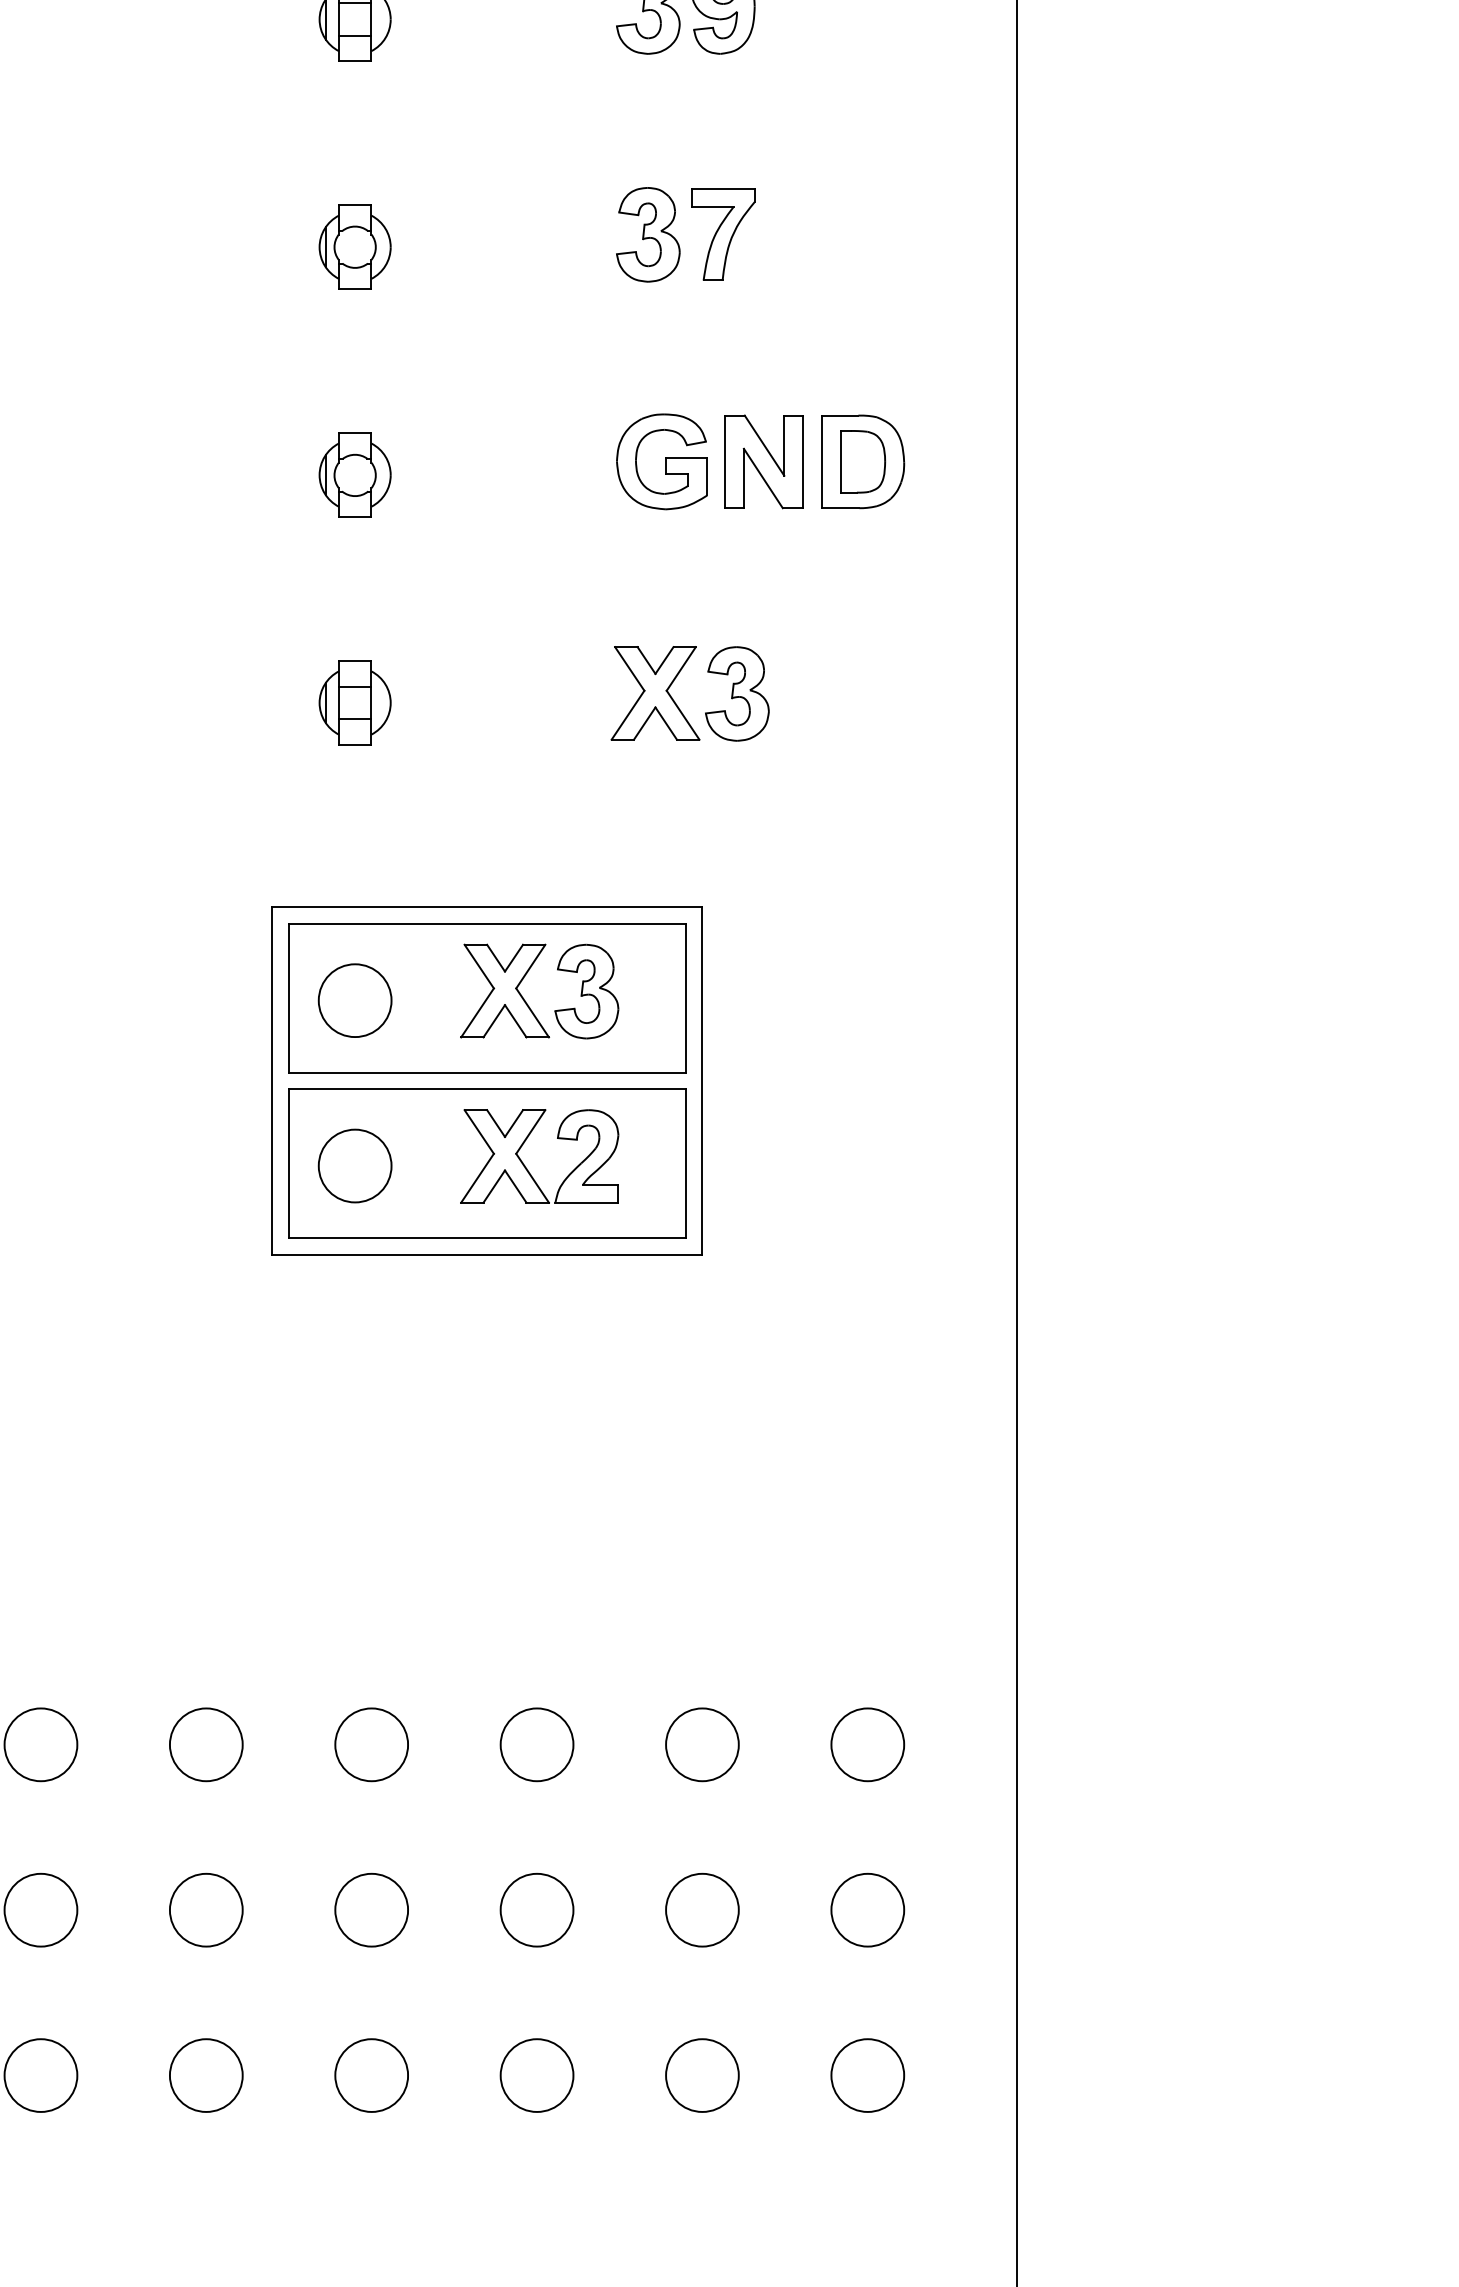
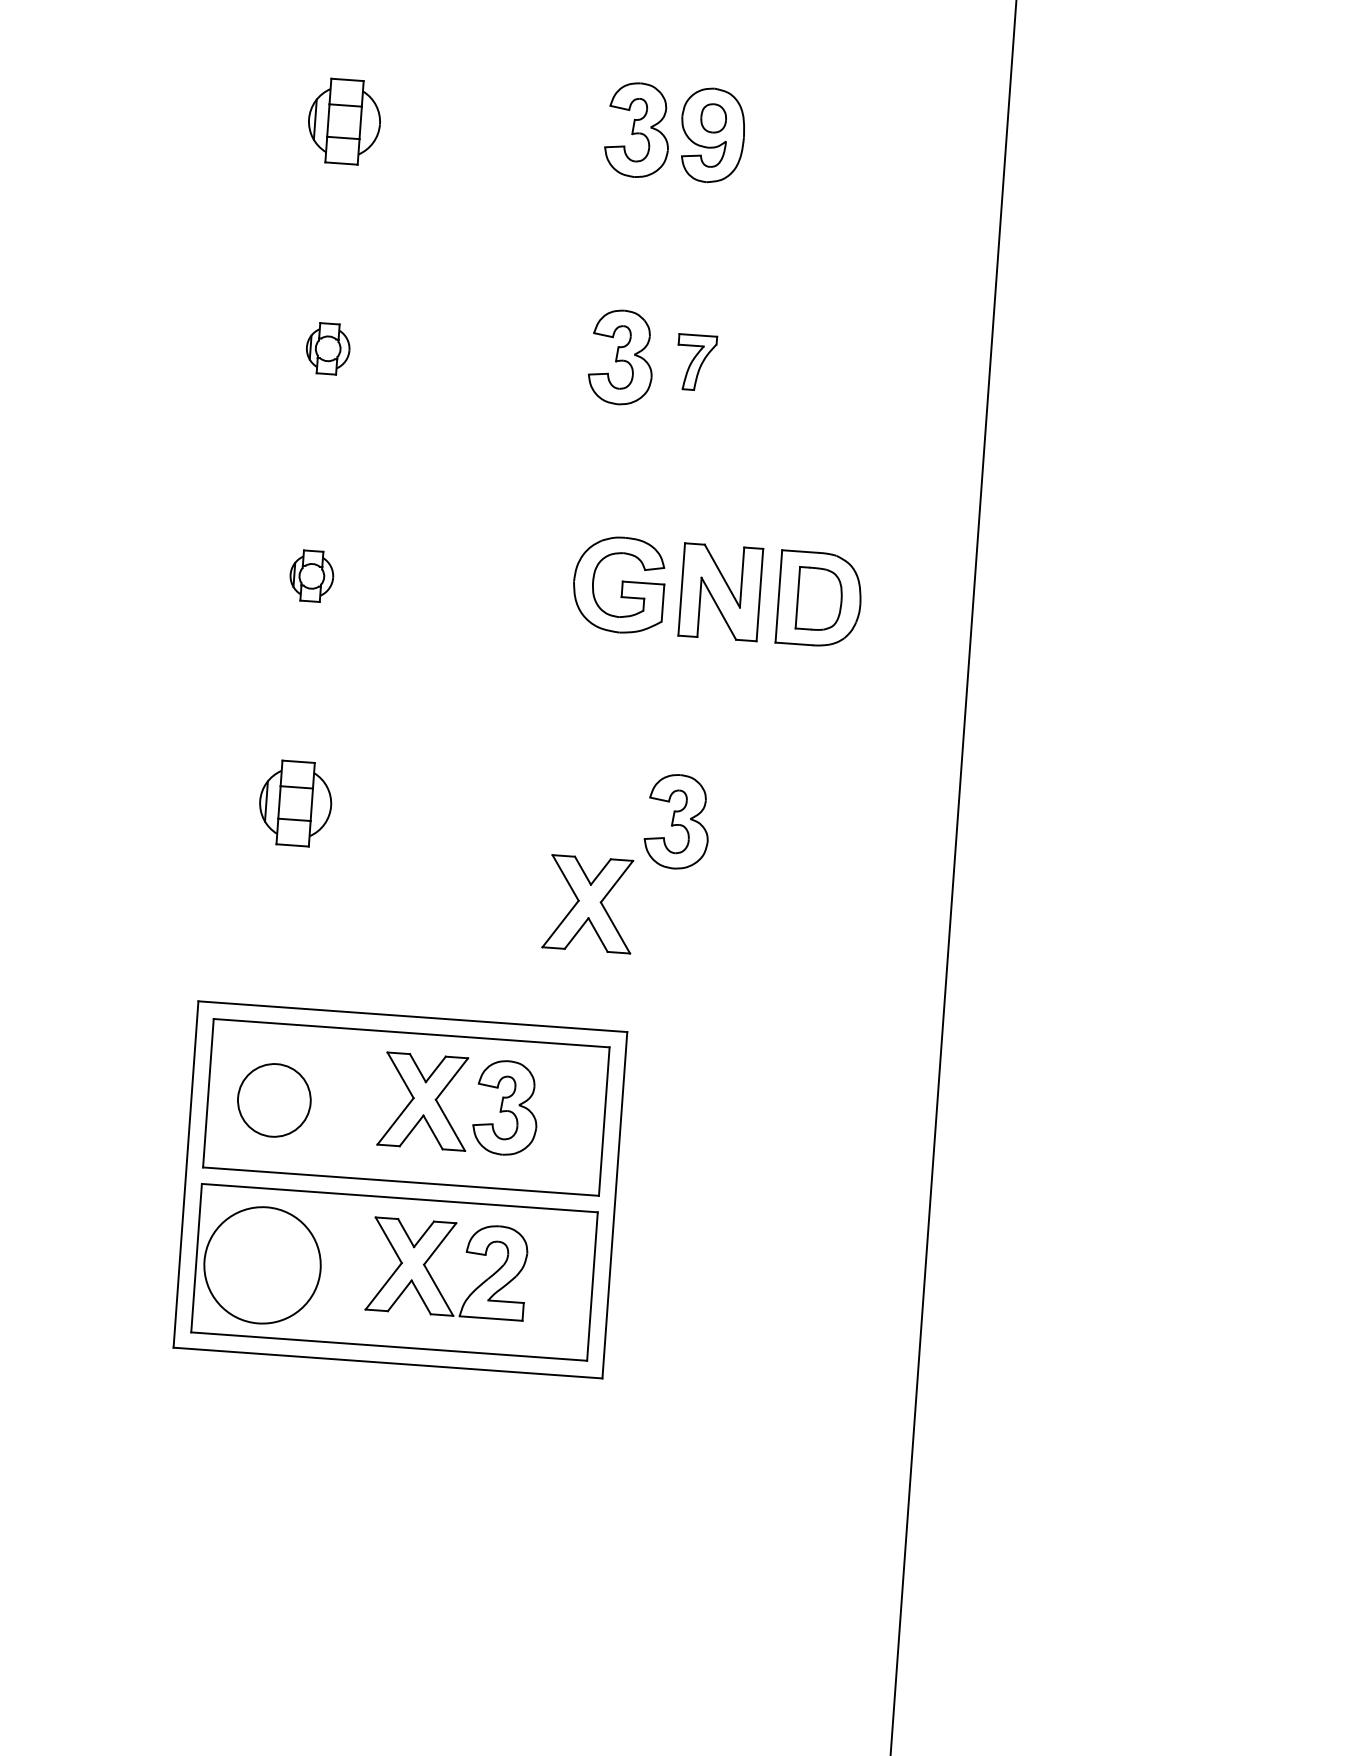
part: (723, 234) -> (696, 362), size x0.6
part: (354, 246) -> (327, 348), size x0.6
part: (354, 474) -> (311, 575), size x0.6
part: (655, 693) -> (589, 904), moved
circle: (354, 1165) -> (261, 1264), size x1.6

